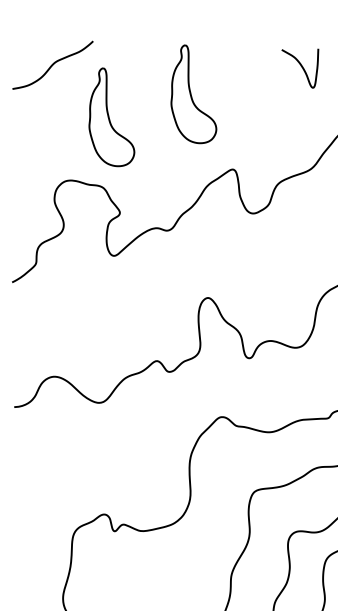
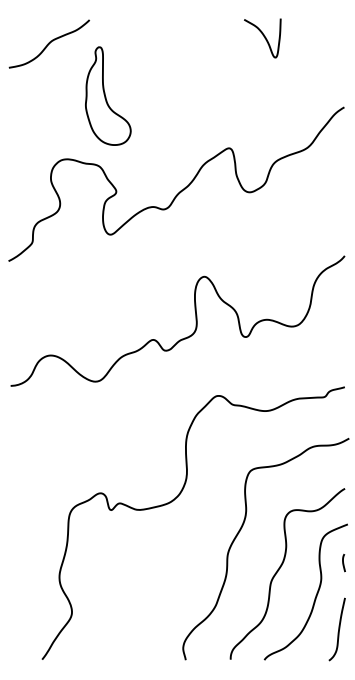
curve: (302, 68) -> (264, 38), moved
part: (194, 93) -> (190, 72), removed

